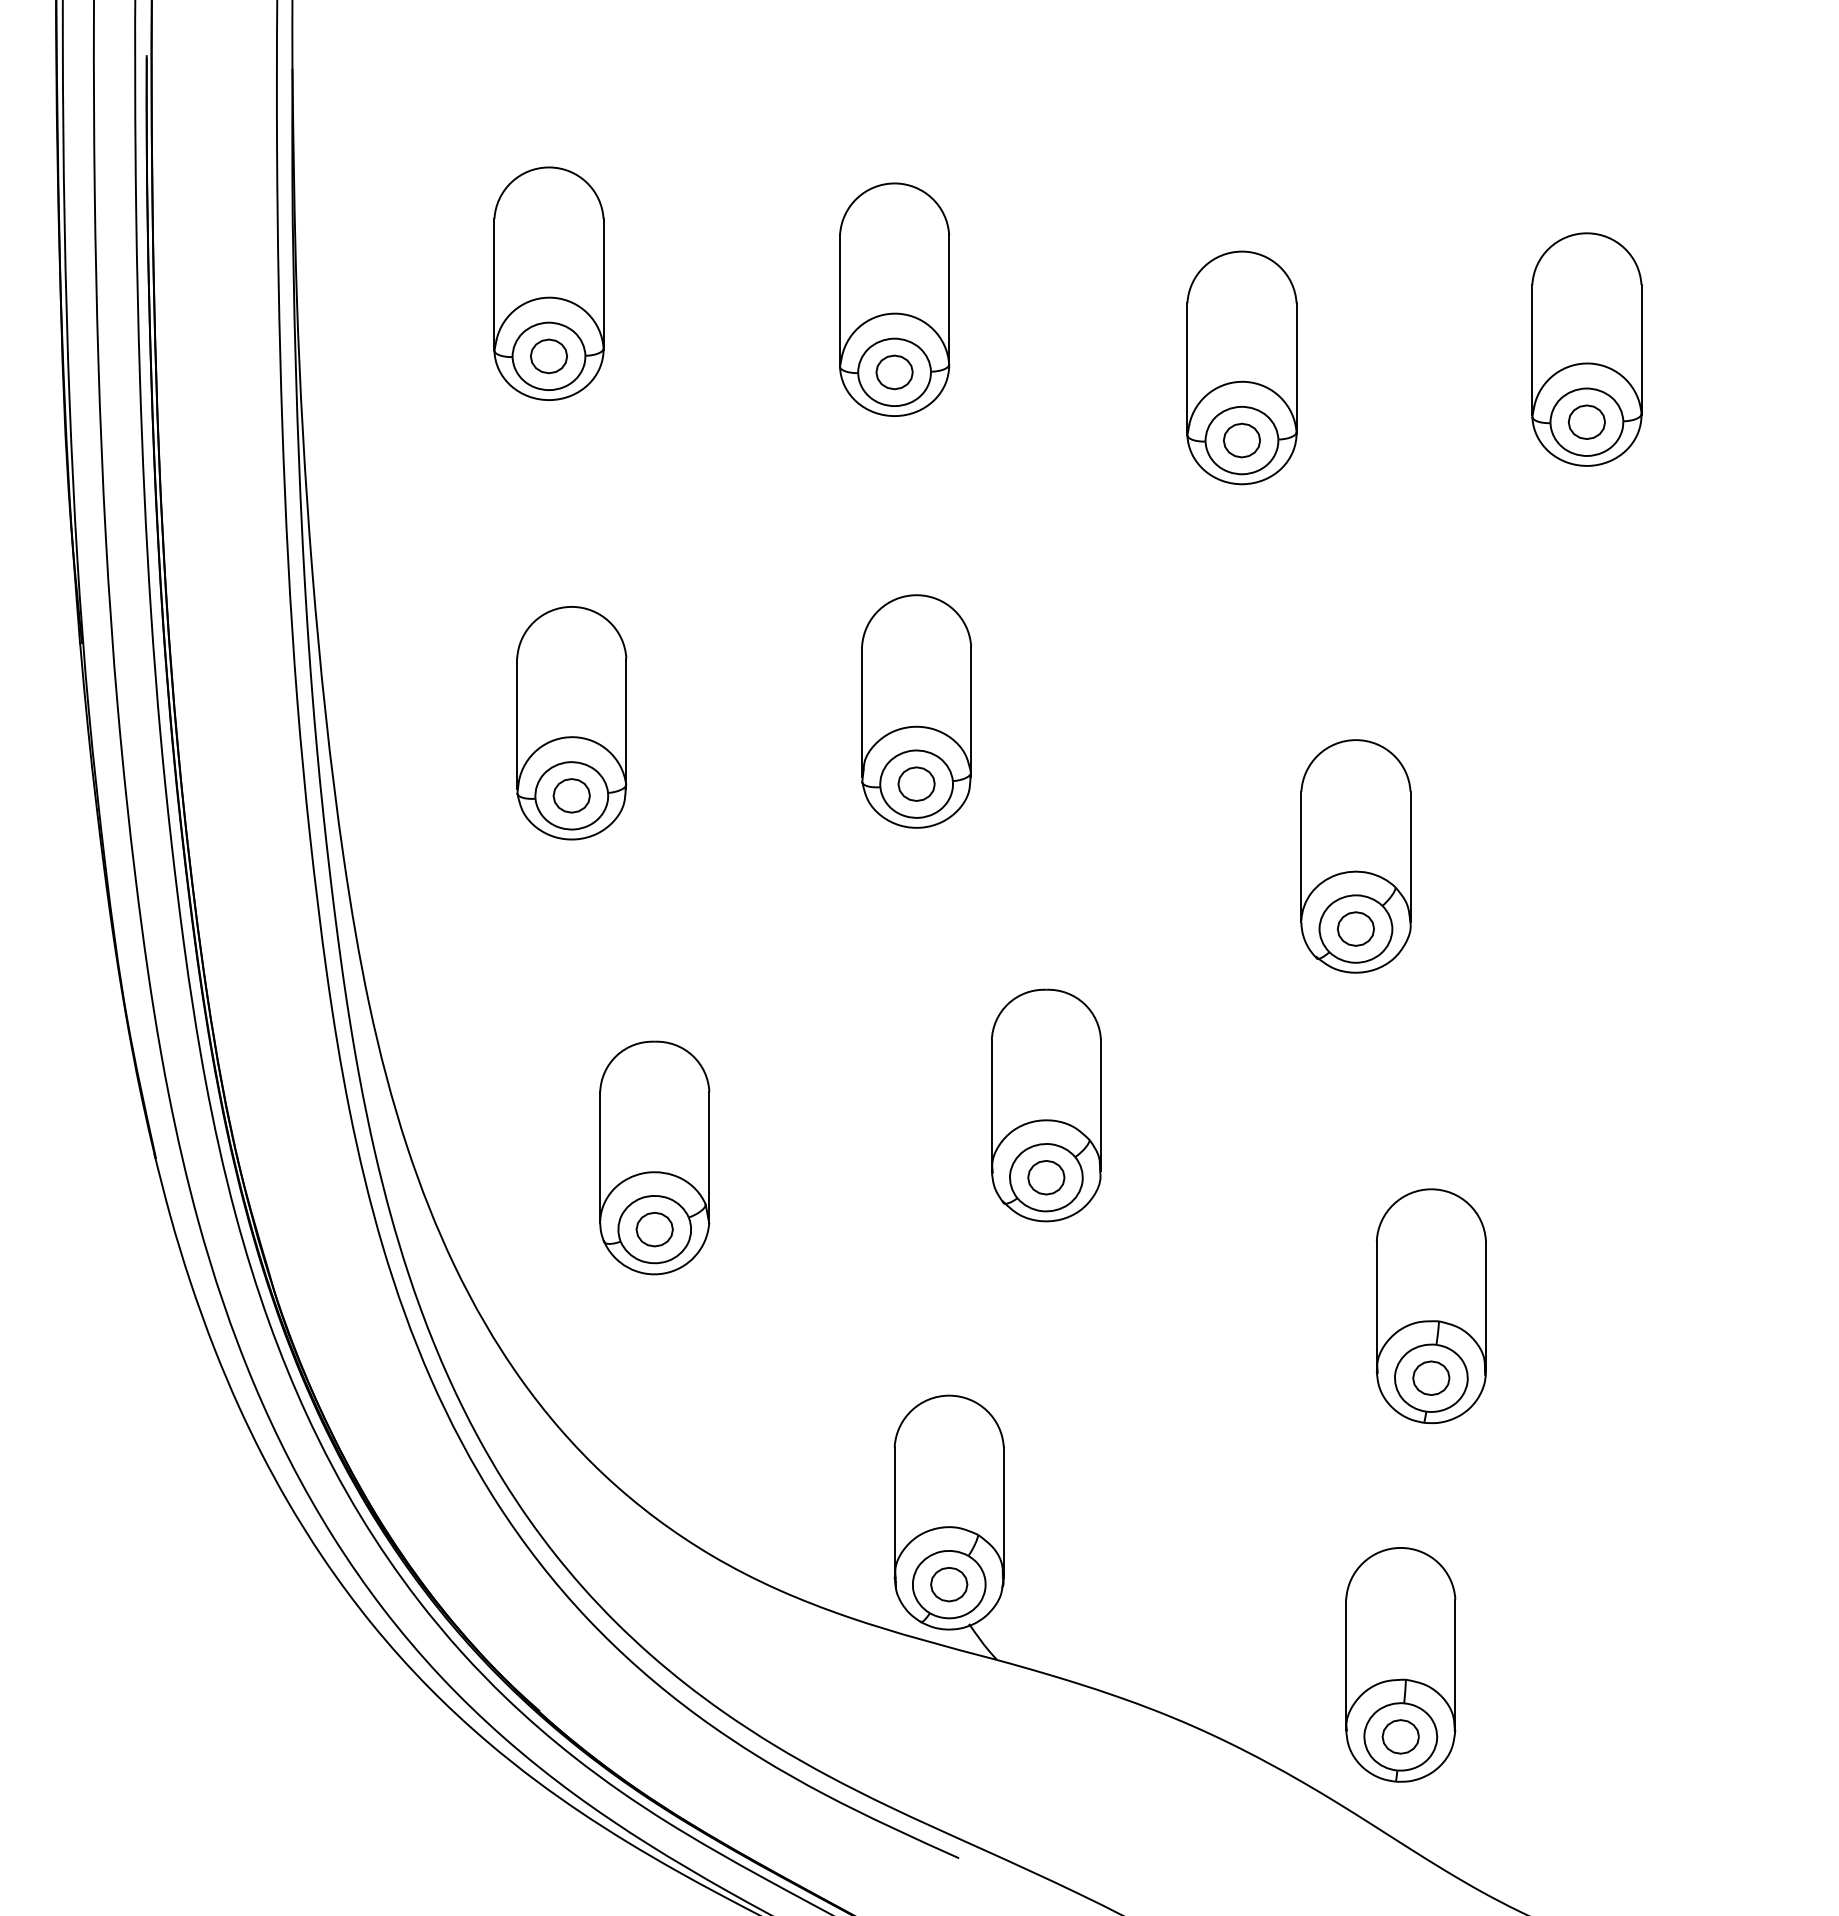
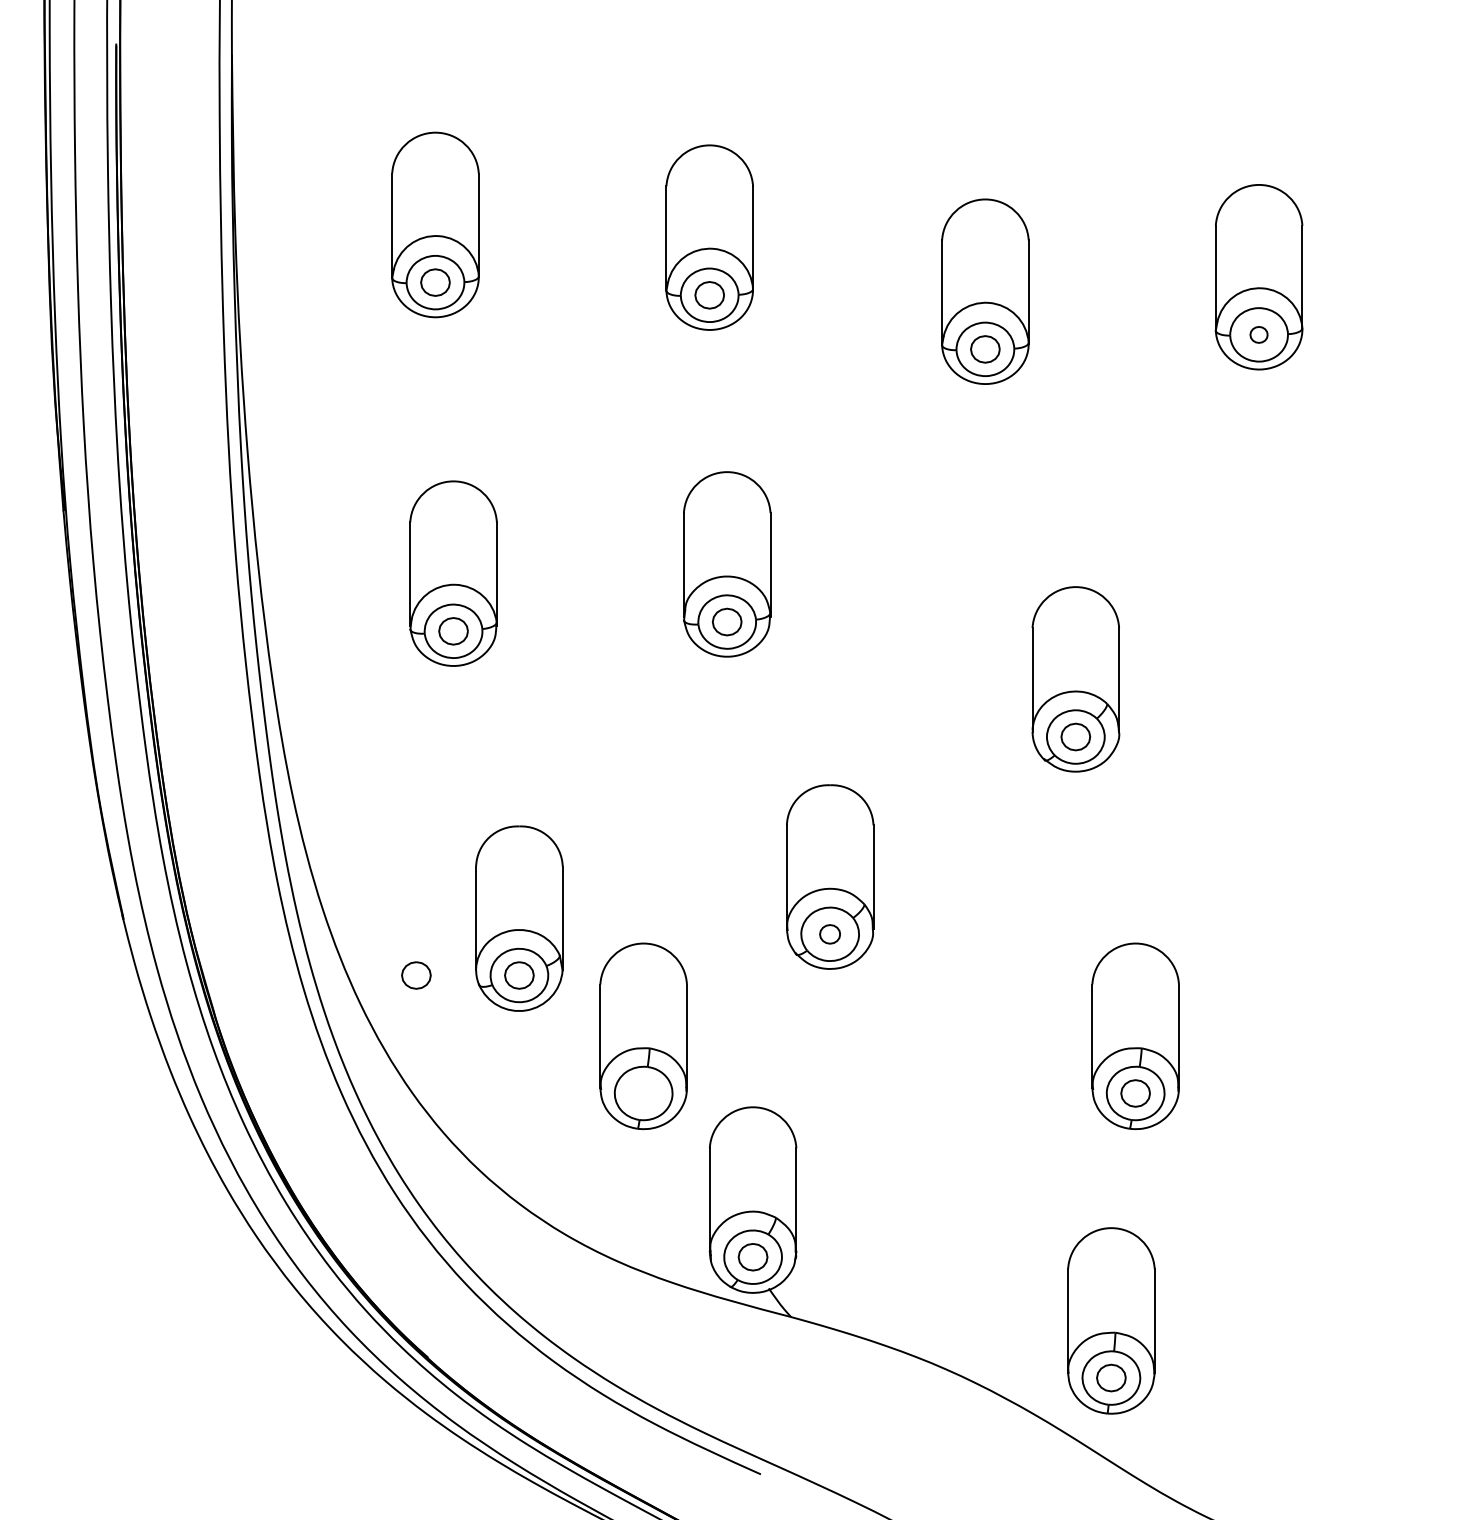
part: (1586, 421) -> (1258, 334), size x0.6
part: (1045, 1177) -> (829, 934), size x0.7
part: (525, 1229) -> (416, 975), added
part: (811, 1305) -> (643, 1035), added

